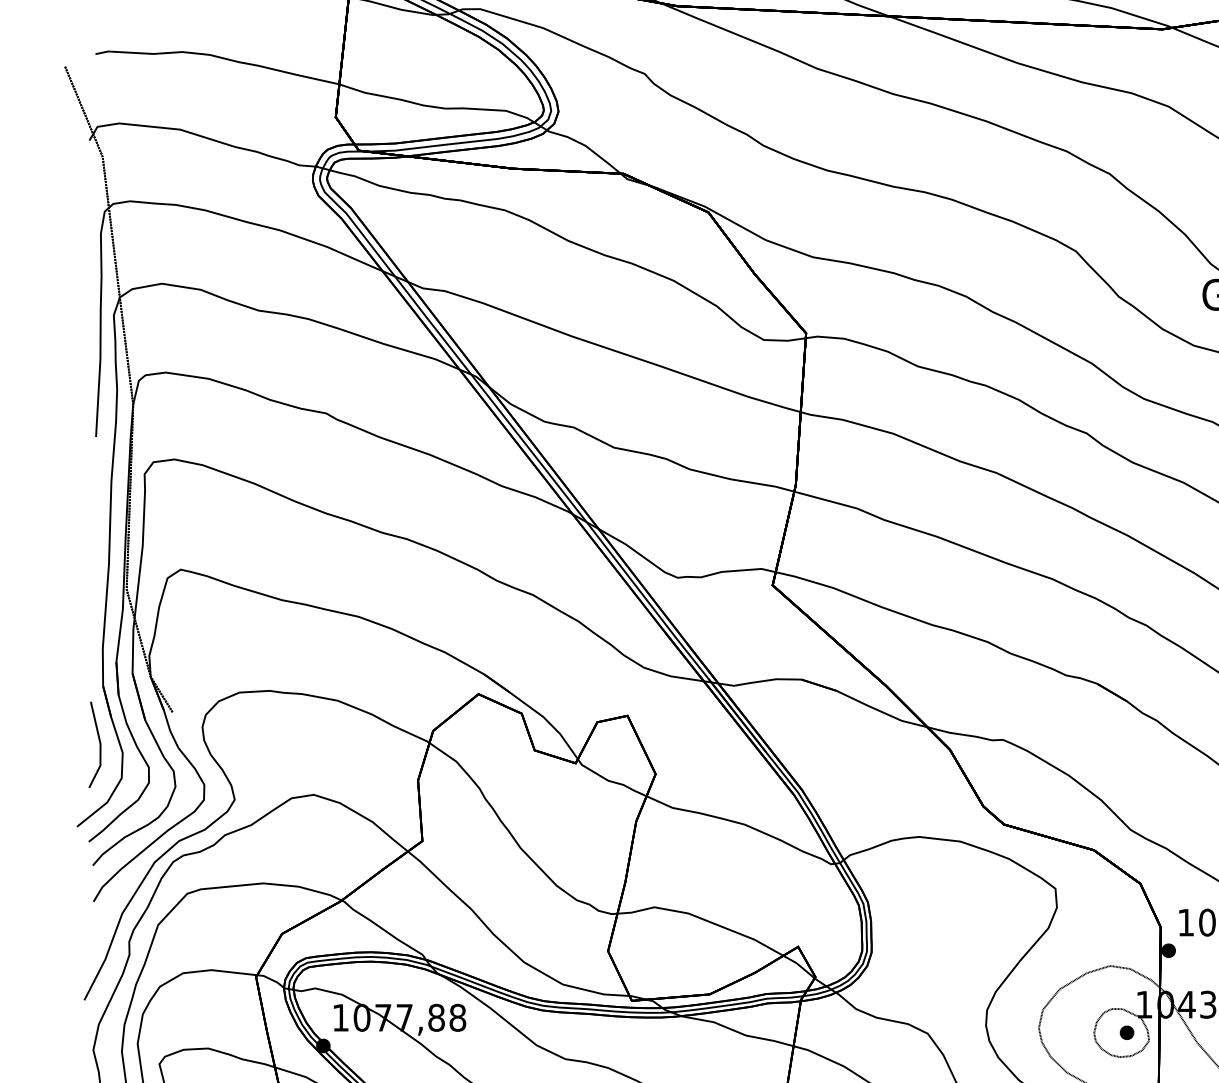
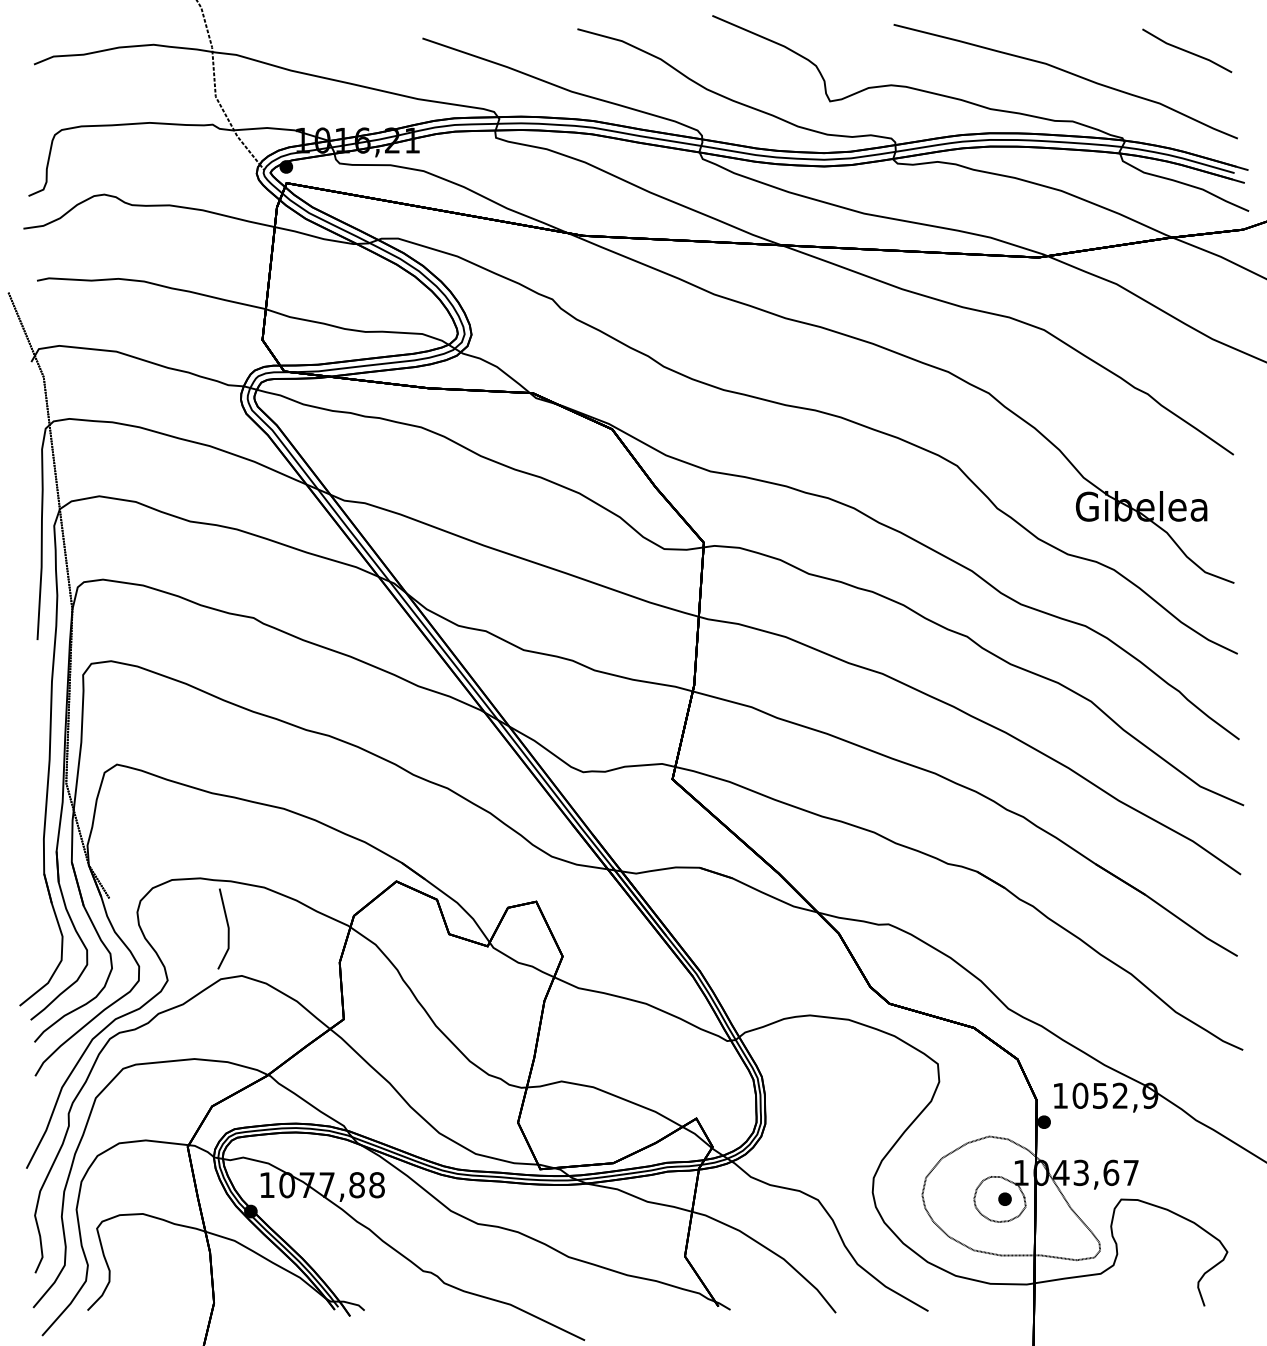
line: (99, 744) -> (227, 928), moved

